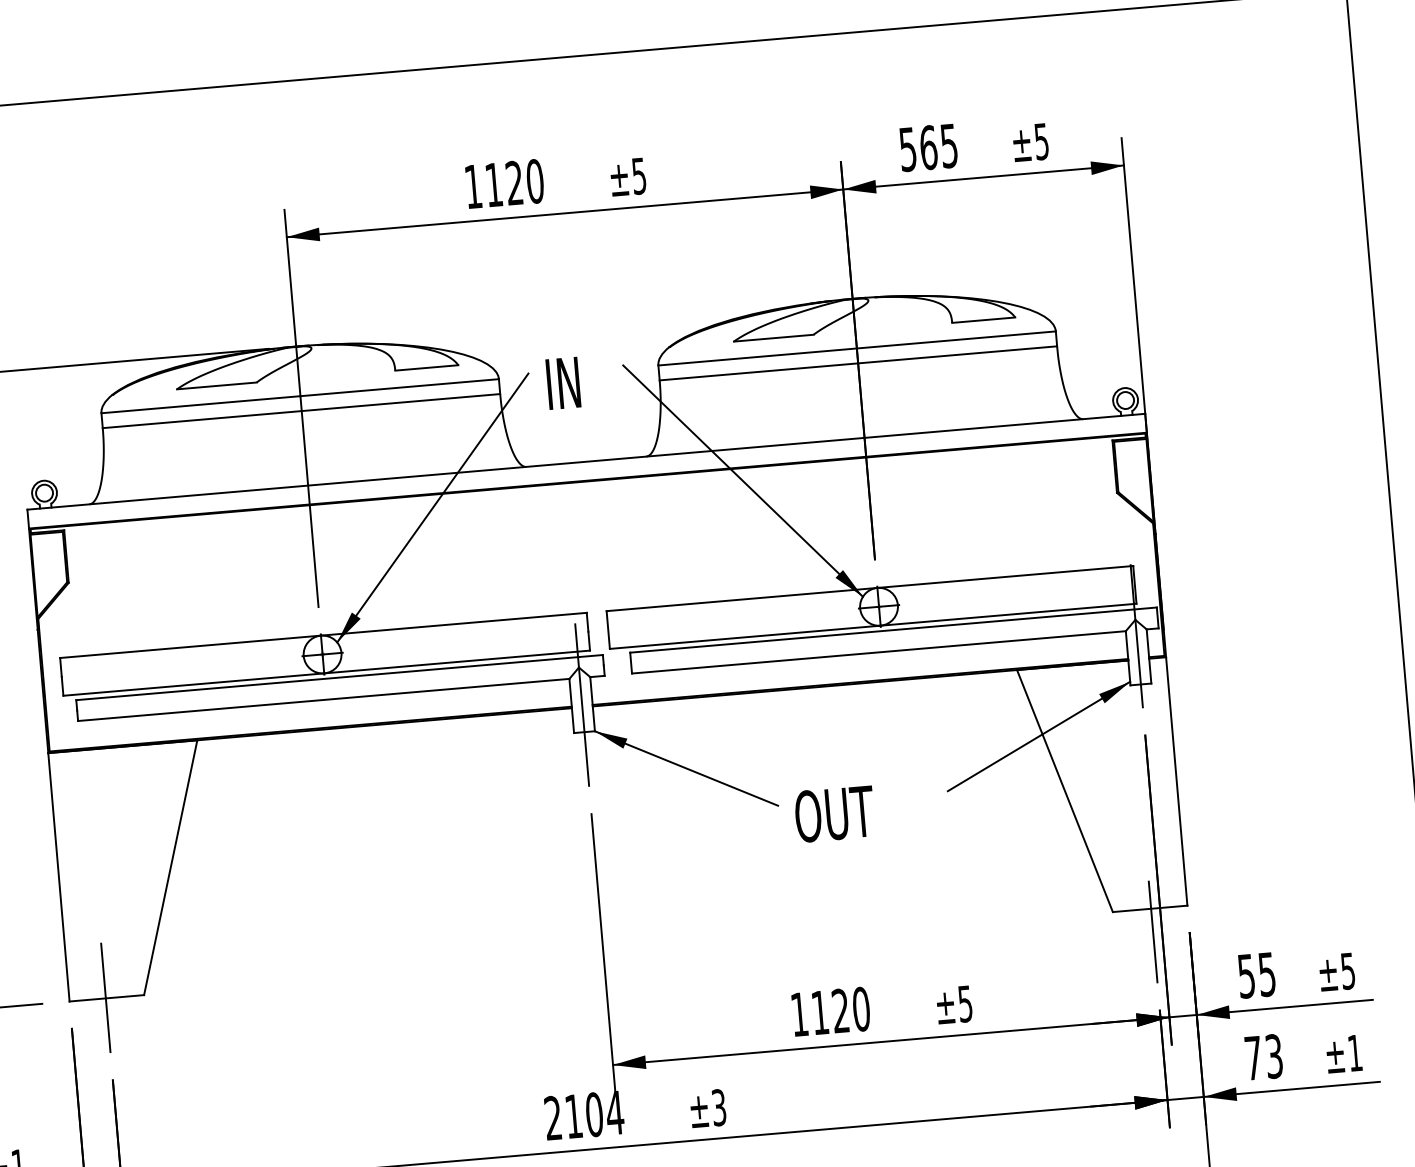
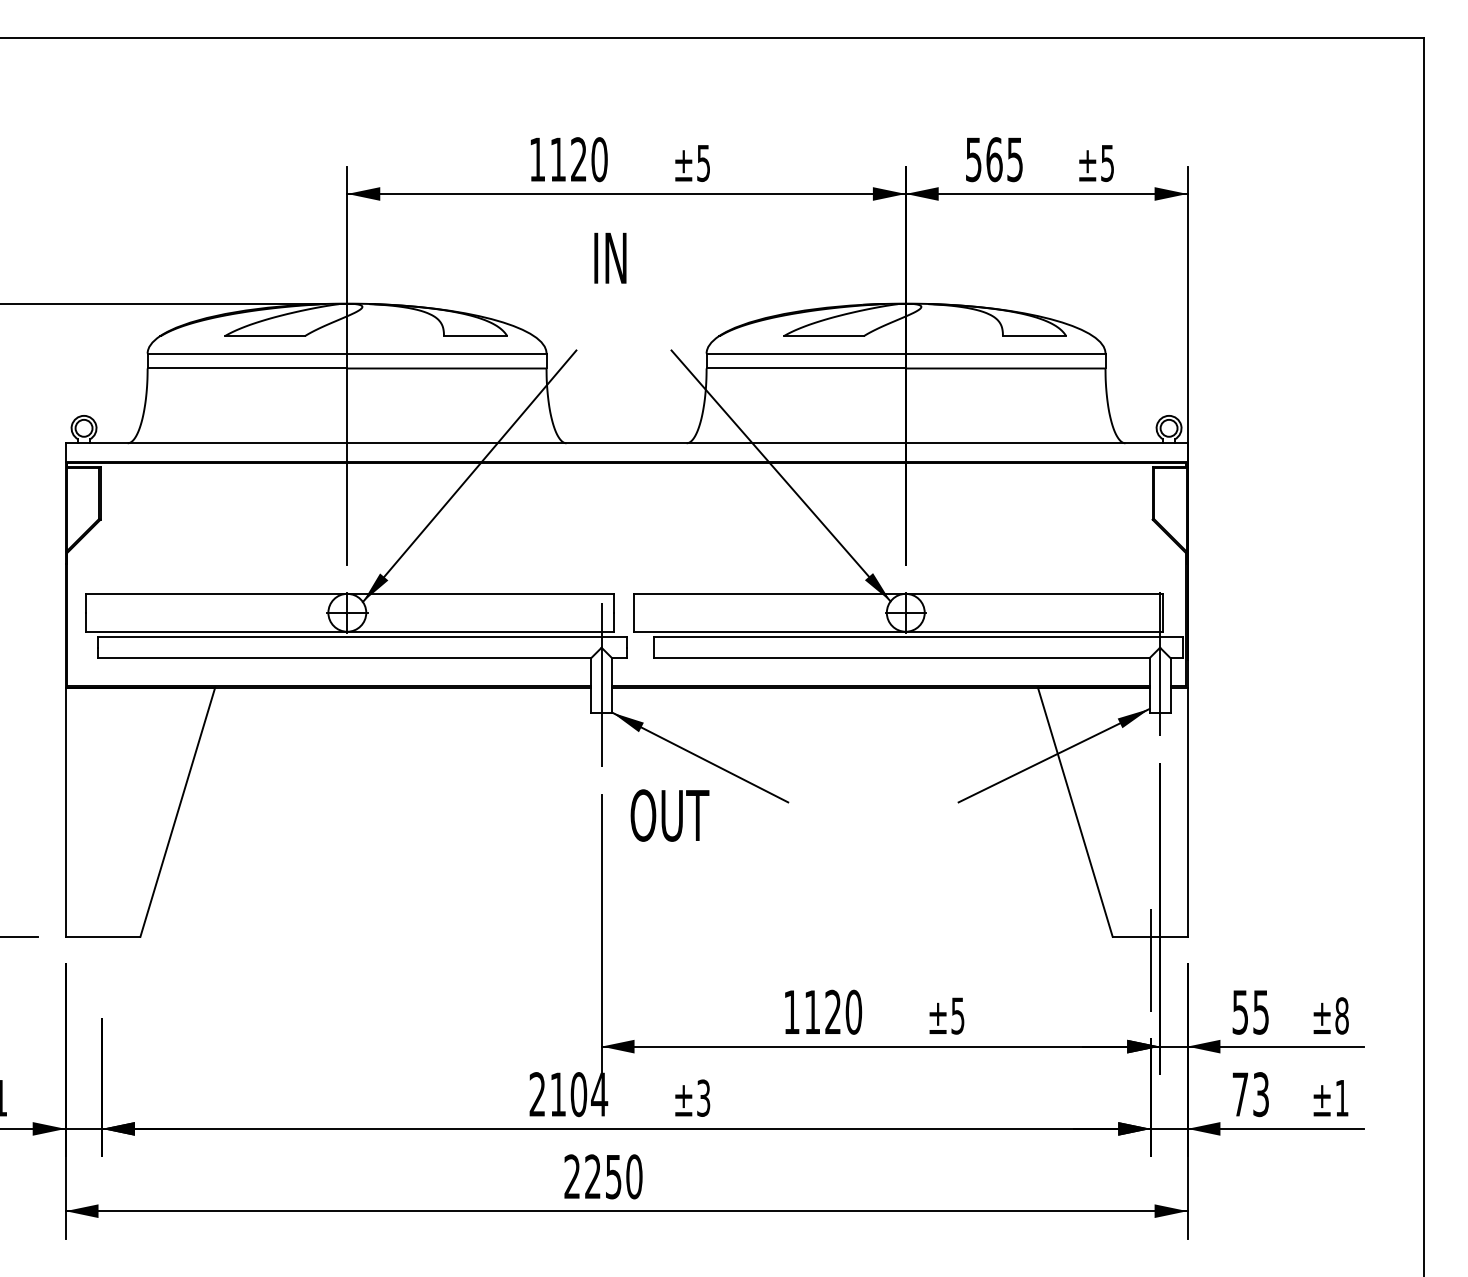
text: (563, 382) -> (610, 257), moved
text: (834, 814) -> (669, 815), moved
text: (1347, 970) -> (1341, 1015), ±5 -> ±8
line: (106, 997) -> (102, 936), removed

